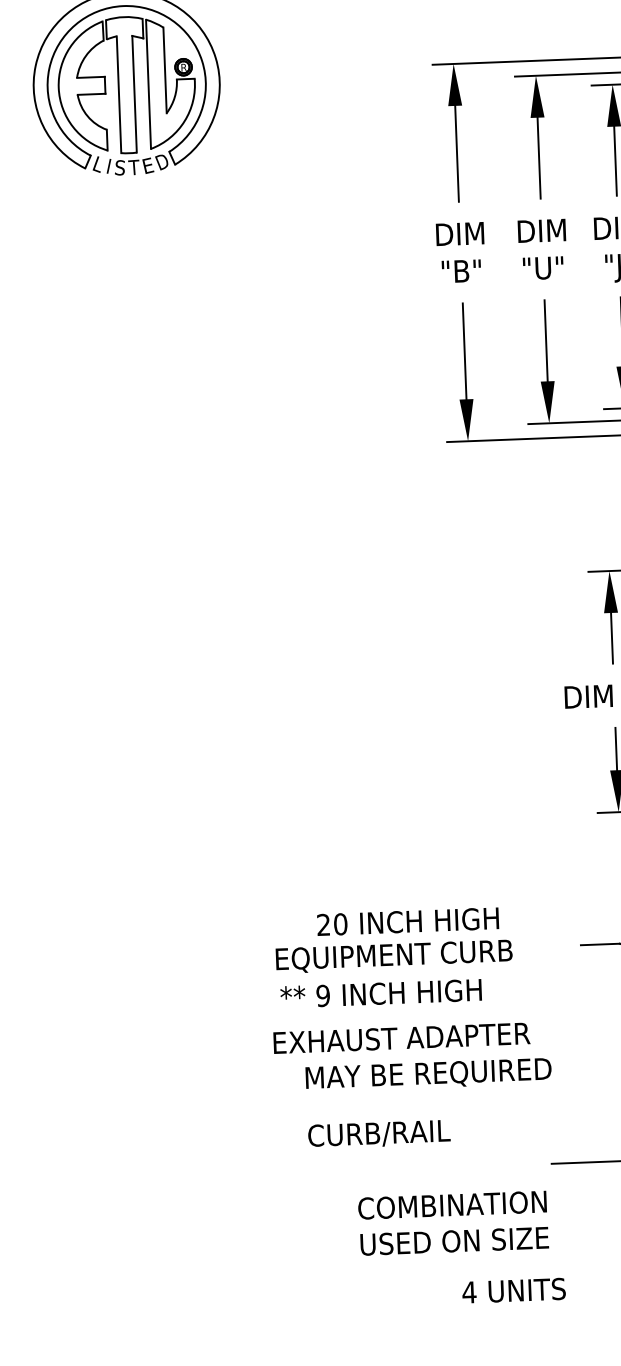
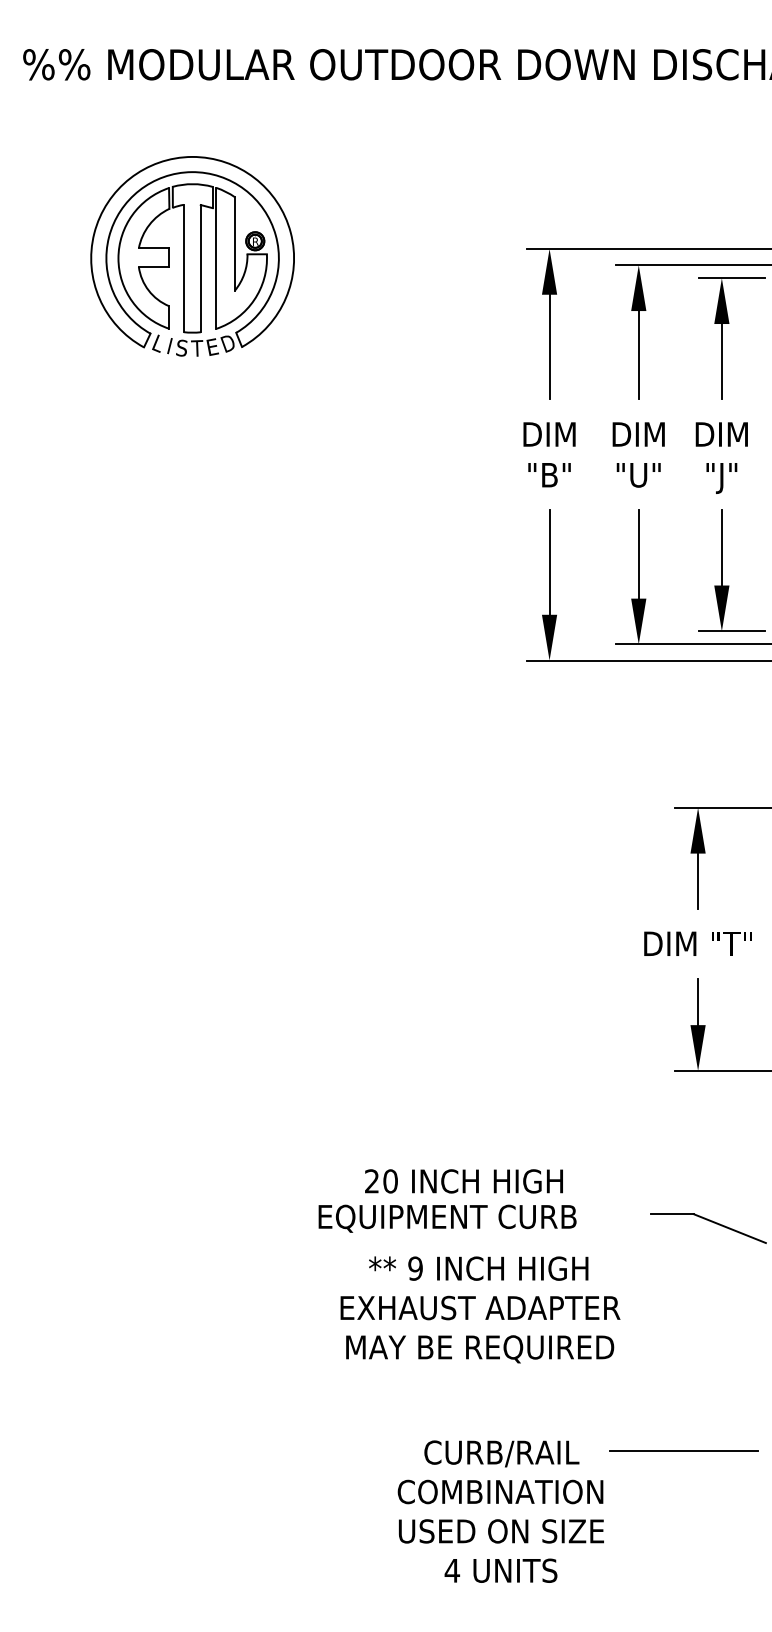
text: (380, 993) -> (478, 1268), moved
text: (401, 1037) -> (480, 1307), moved
text: (378, 1134) -> (501, 1453), moved
text: (513, 1290) -> (500, 1570), moved

